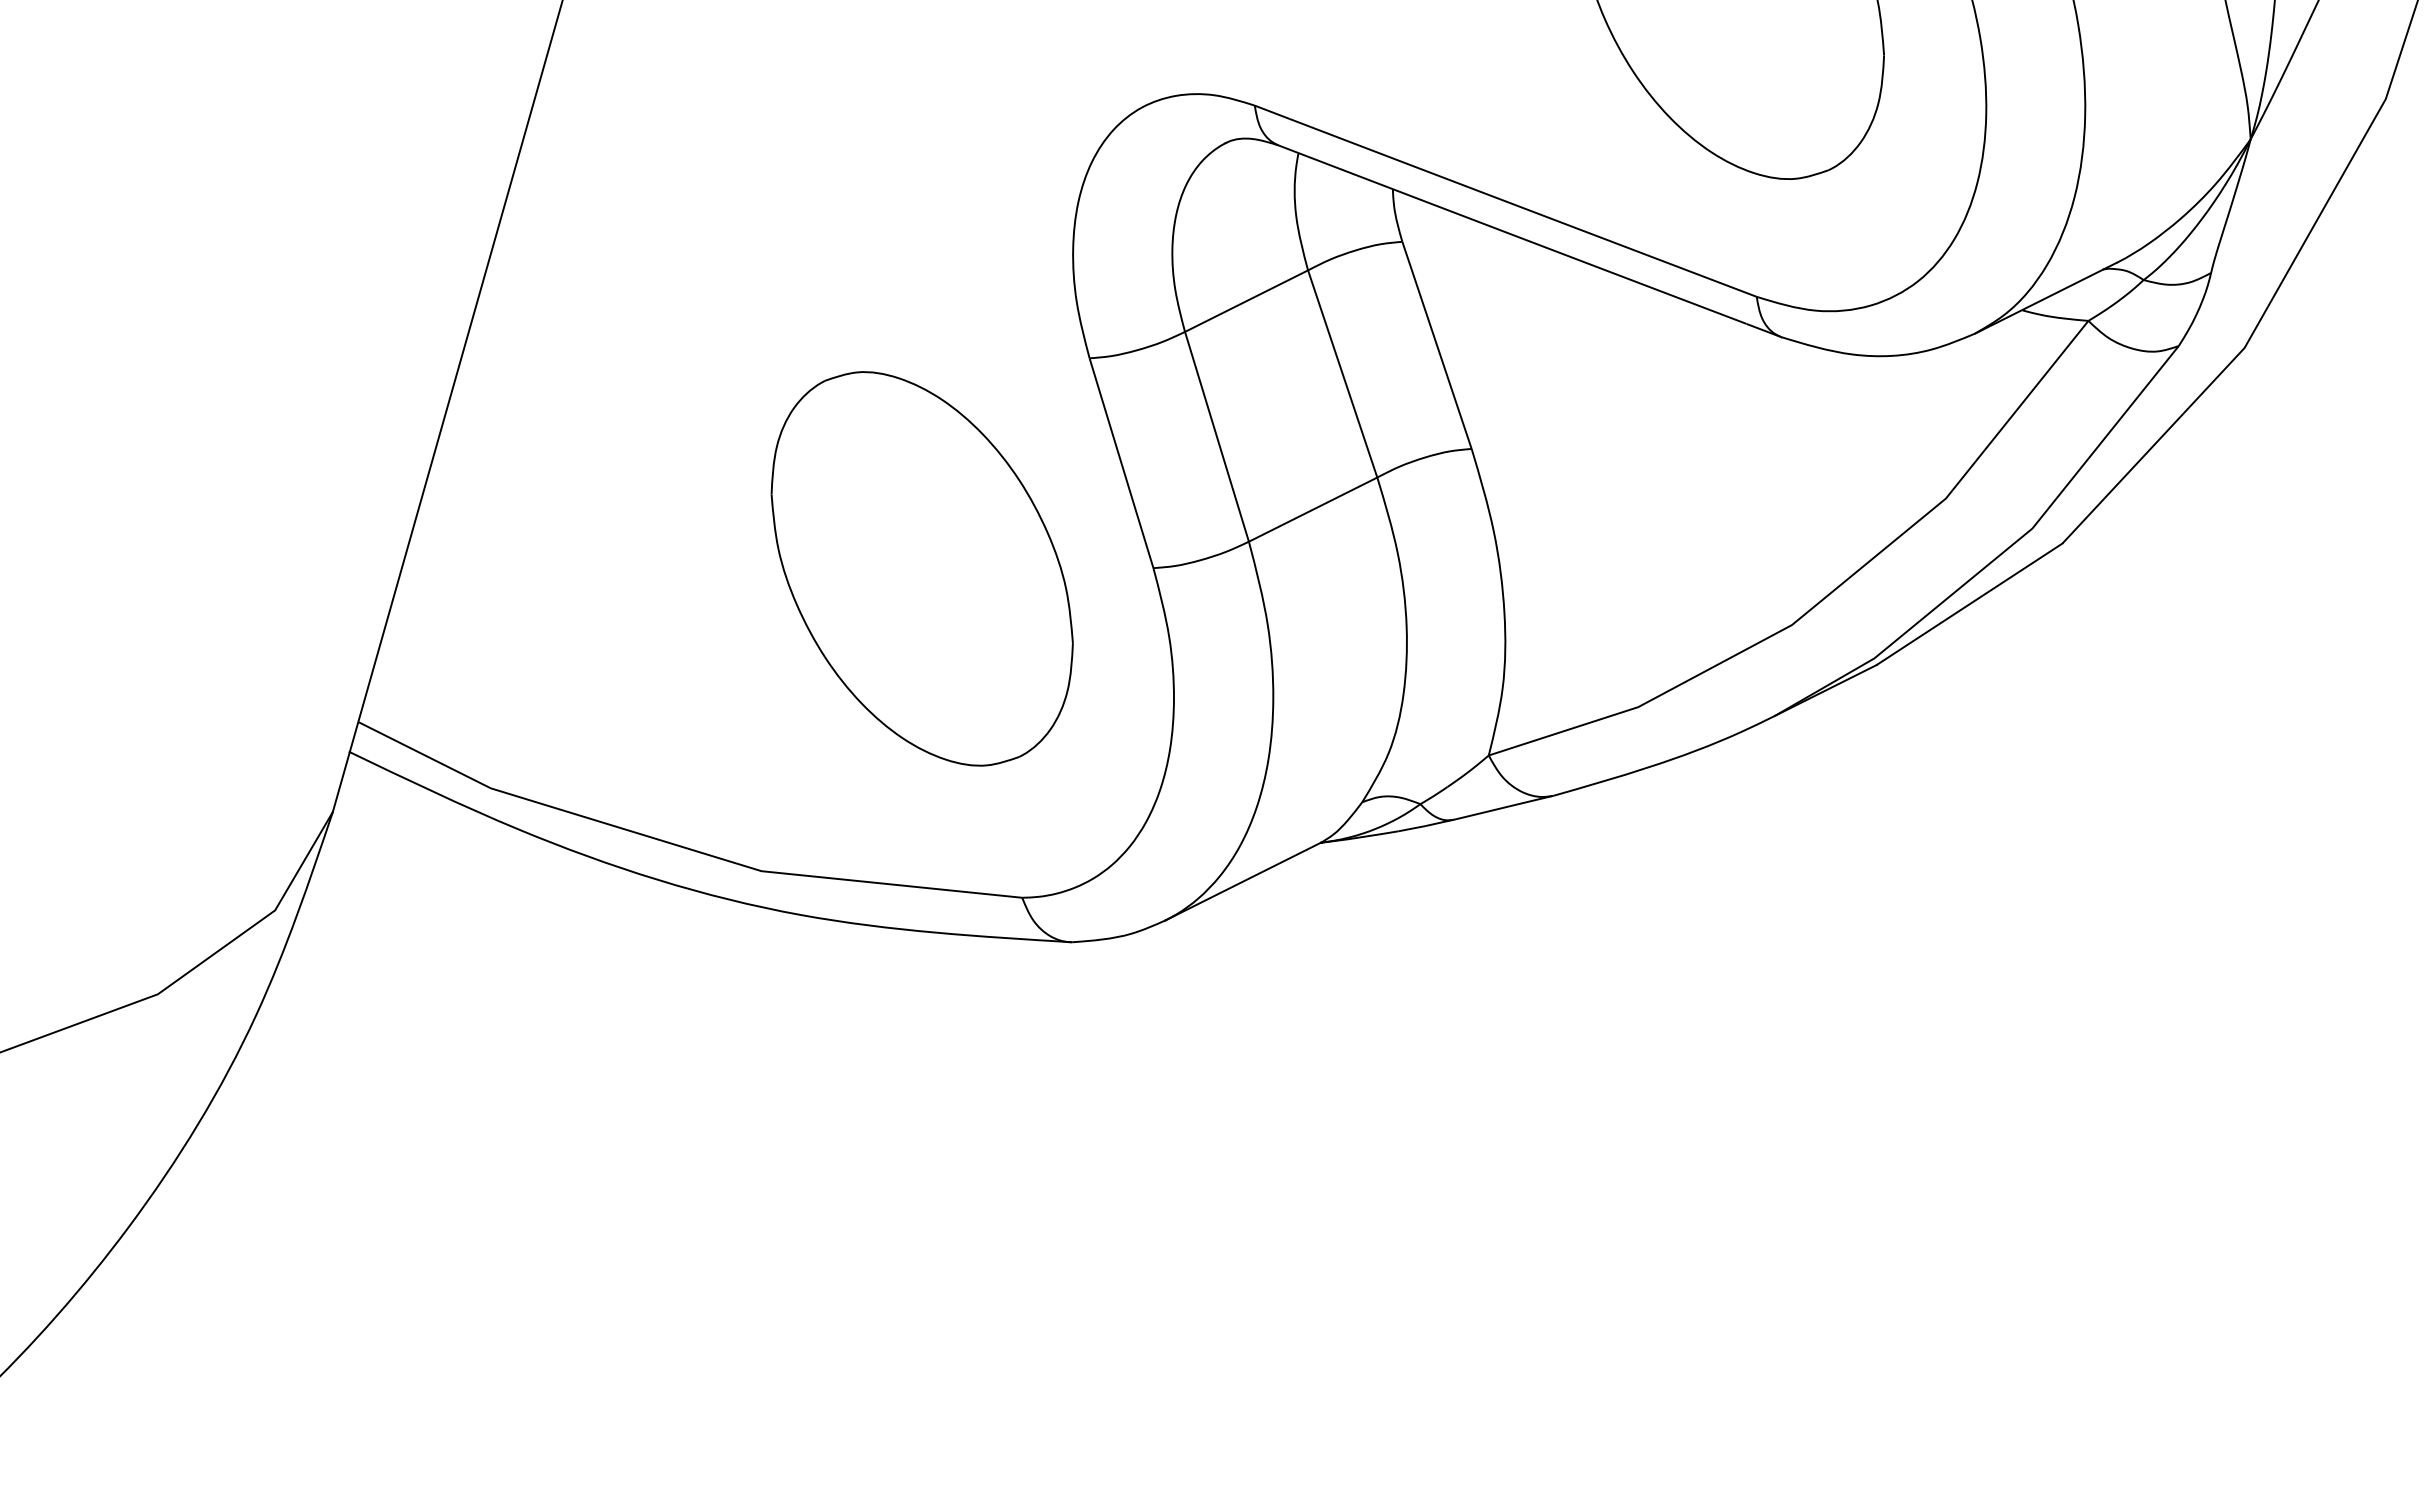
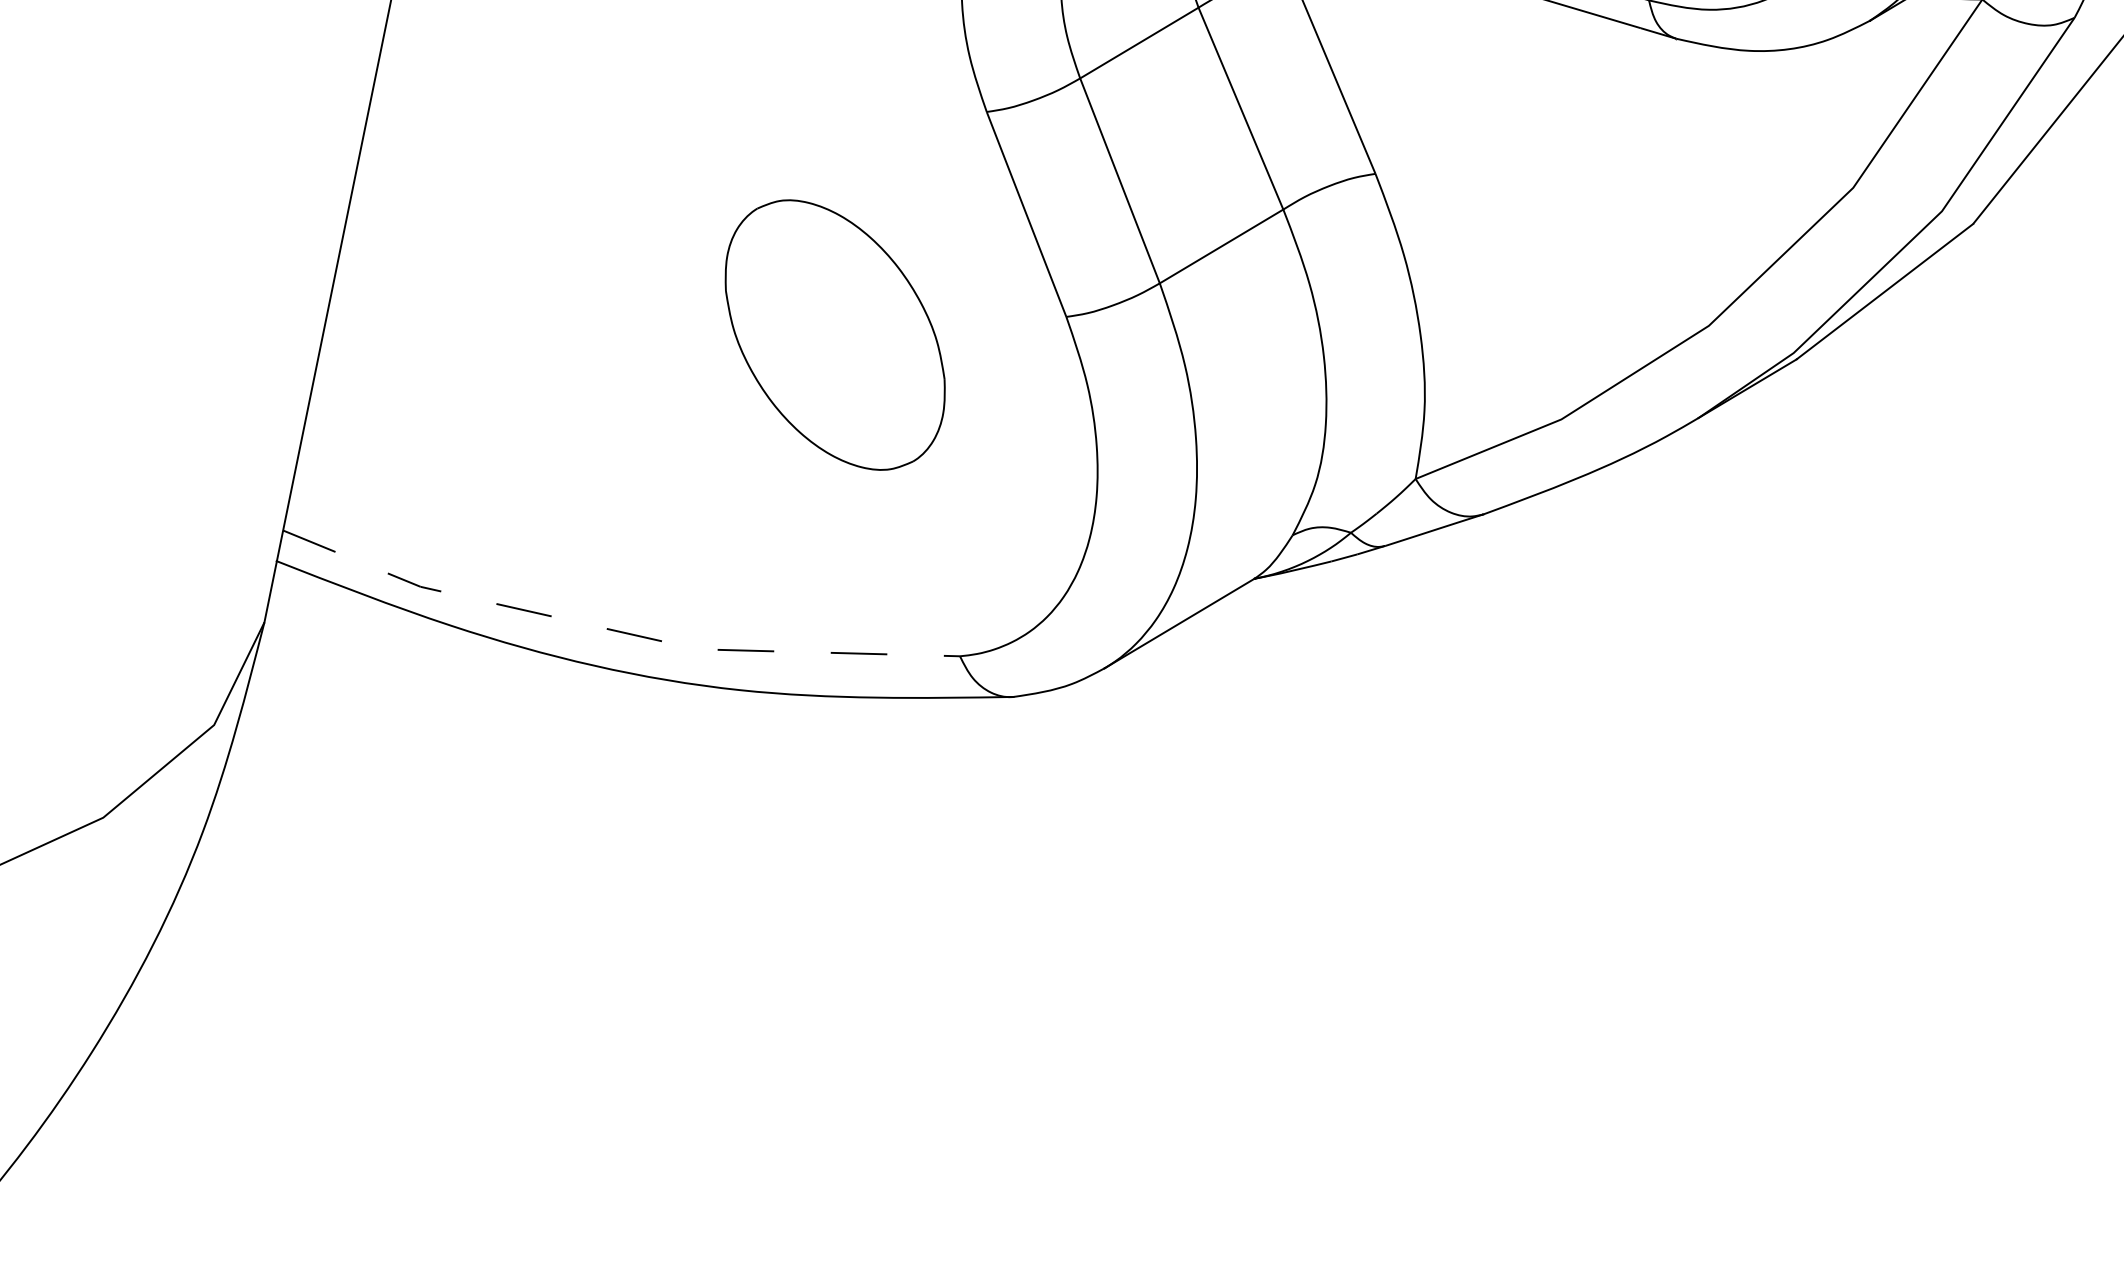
part: (921, 568) -> (834, 334), size x0.7
line: (680, 846) -> (614, 630), solid -> dashed

